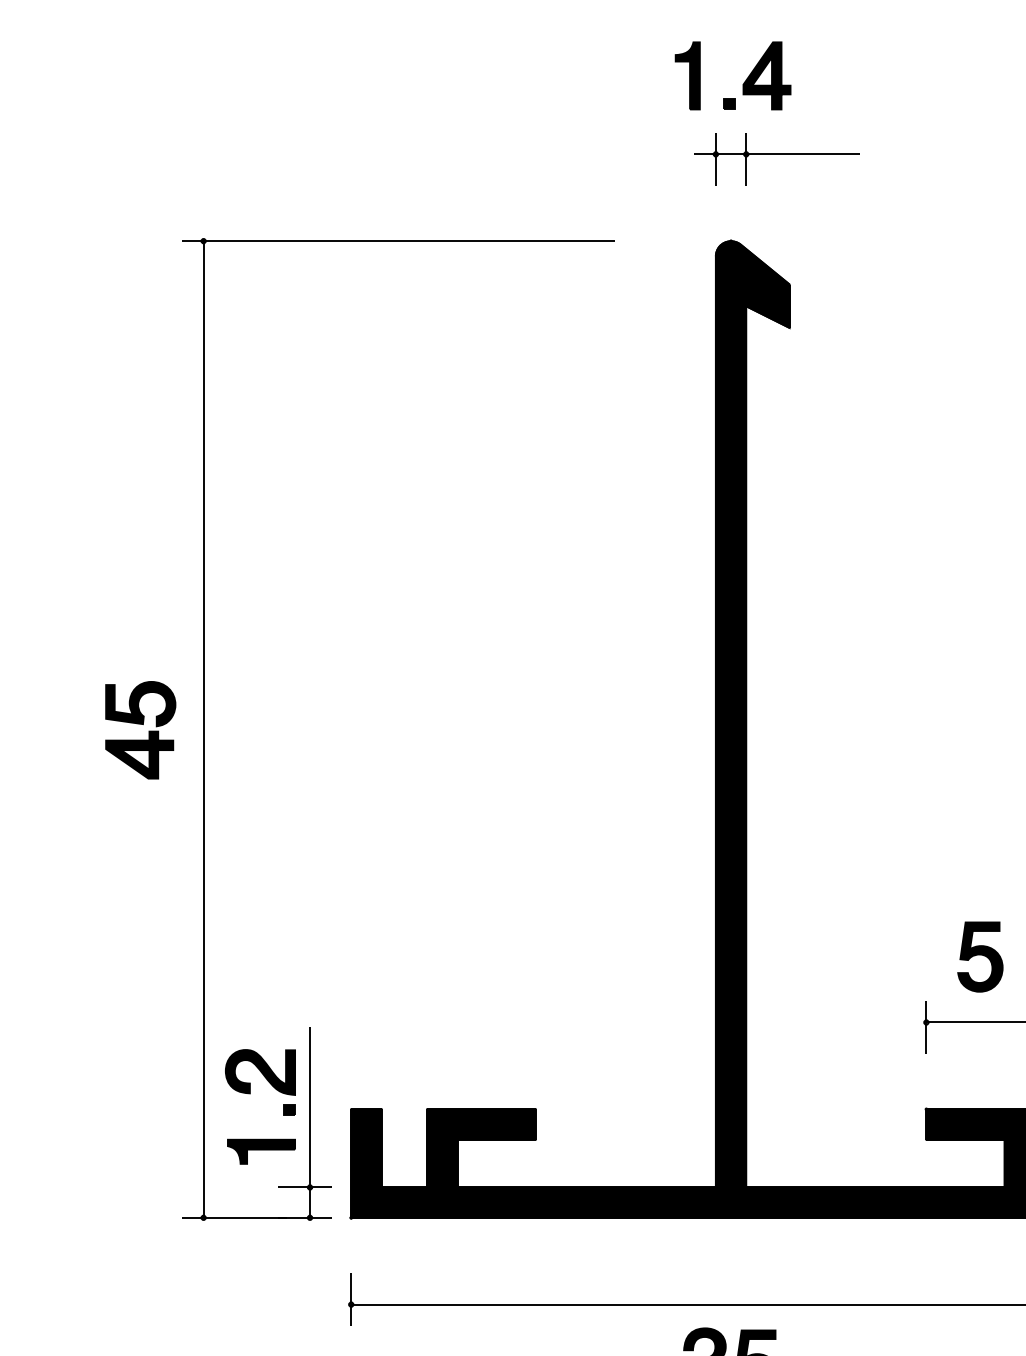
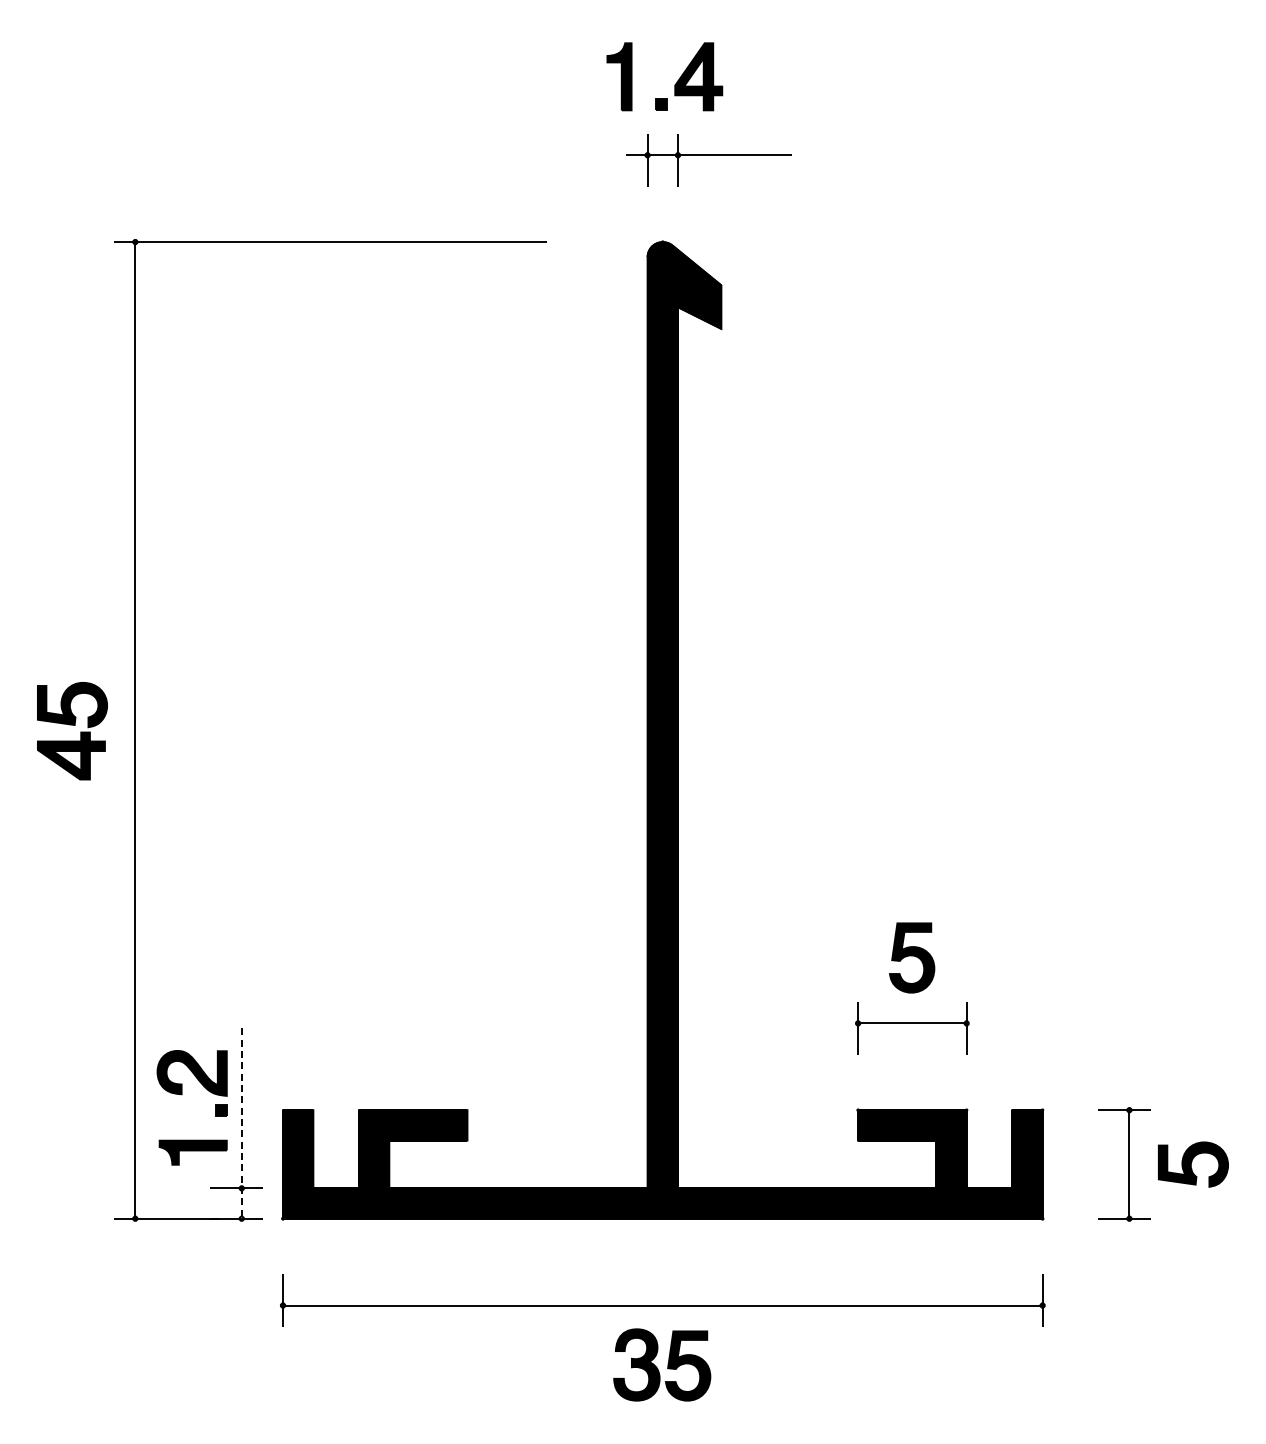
line: (309, 1123) -> (241, 1124), solid -> dashed

